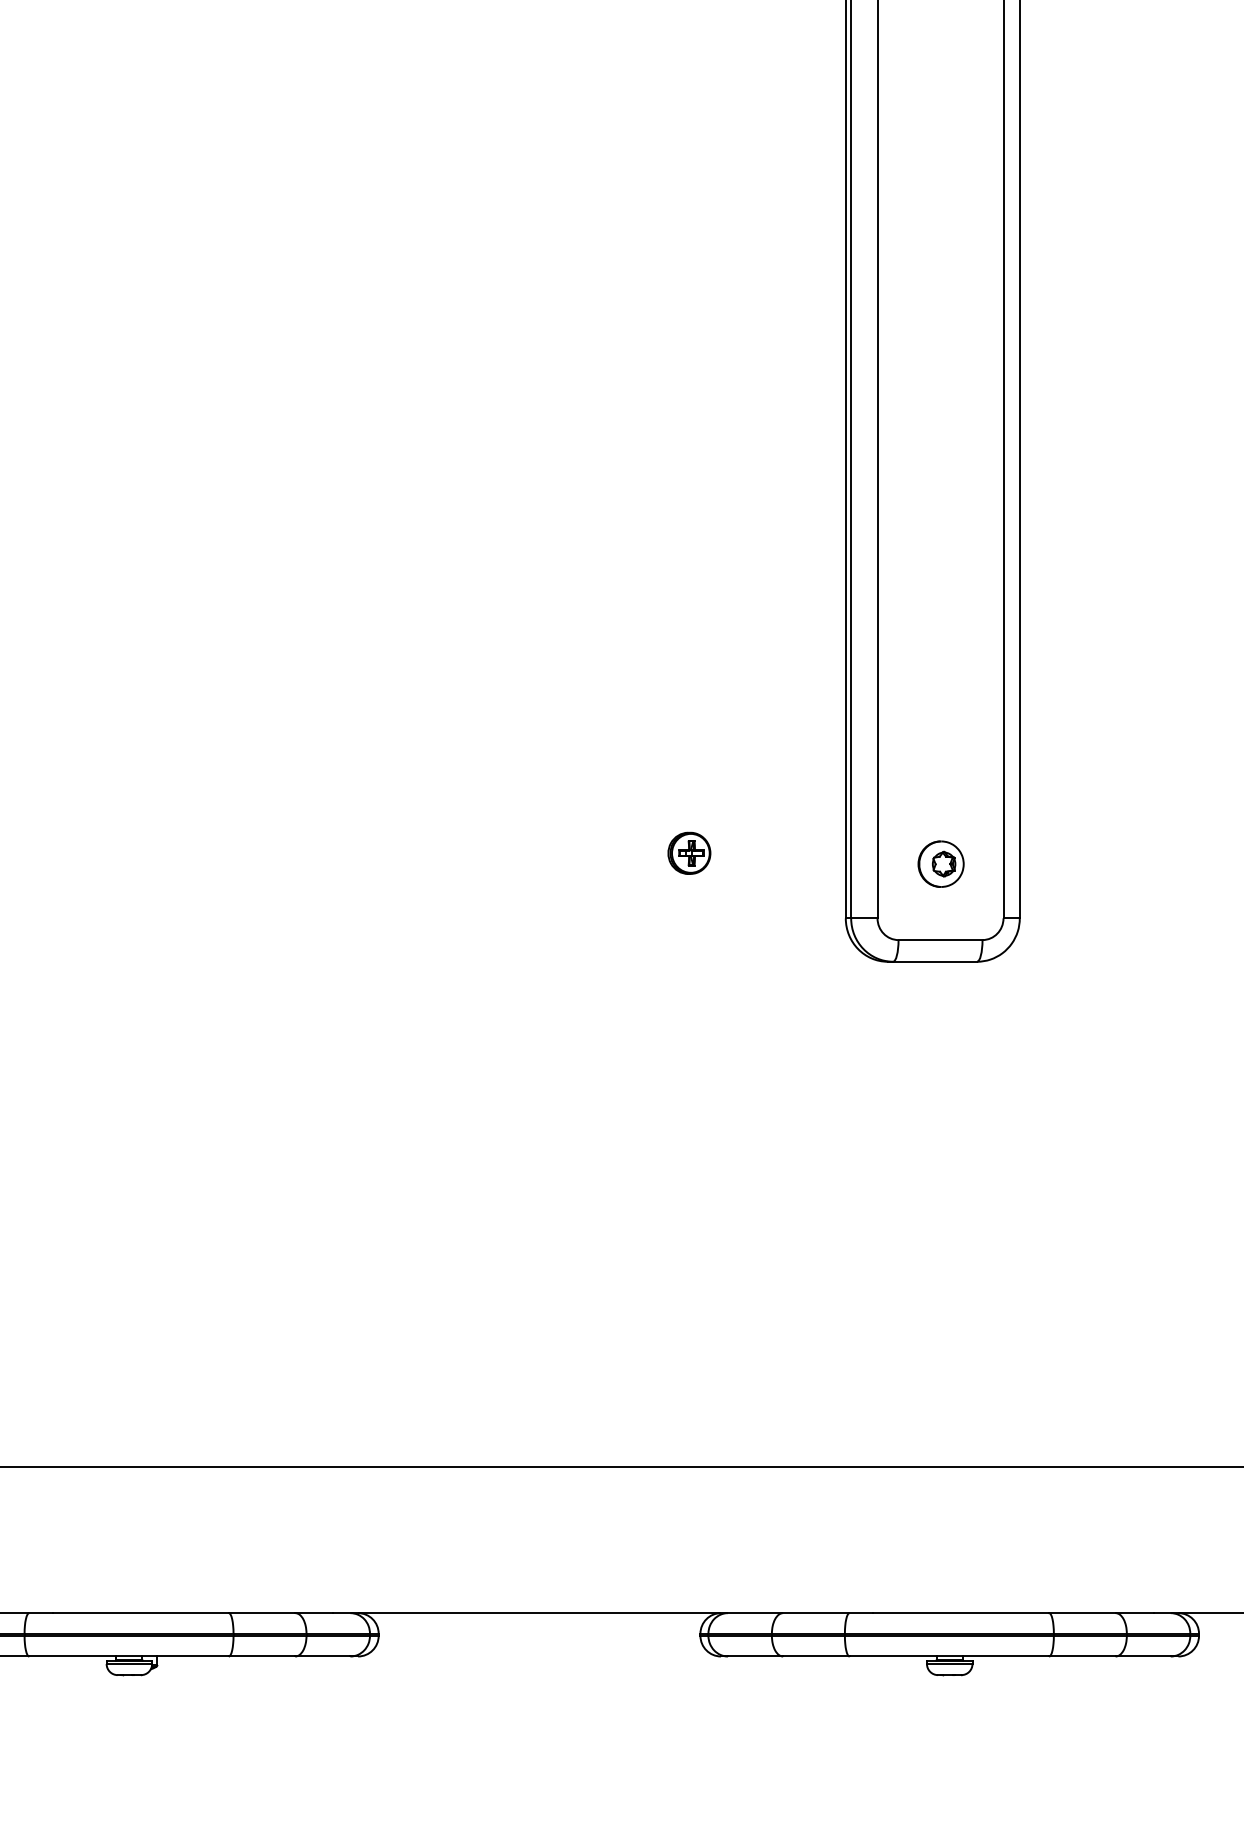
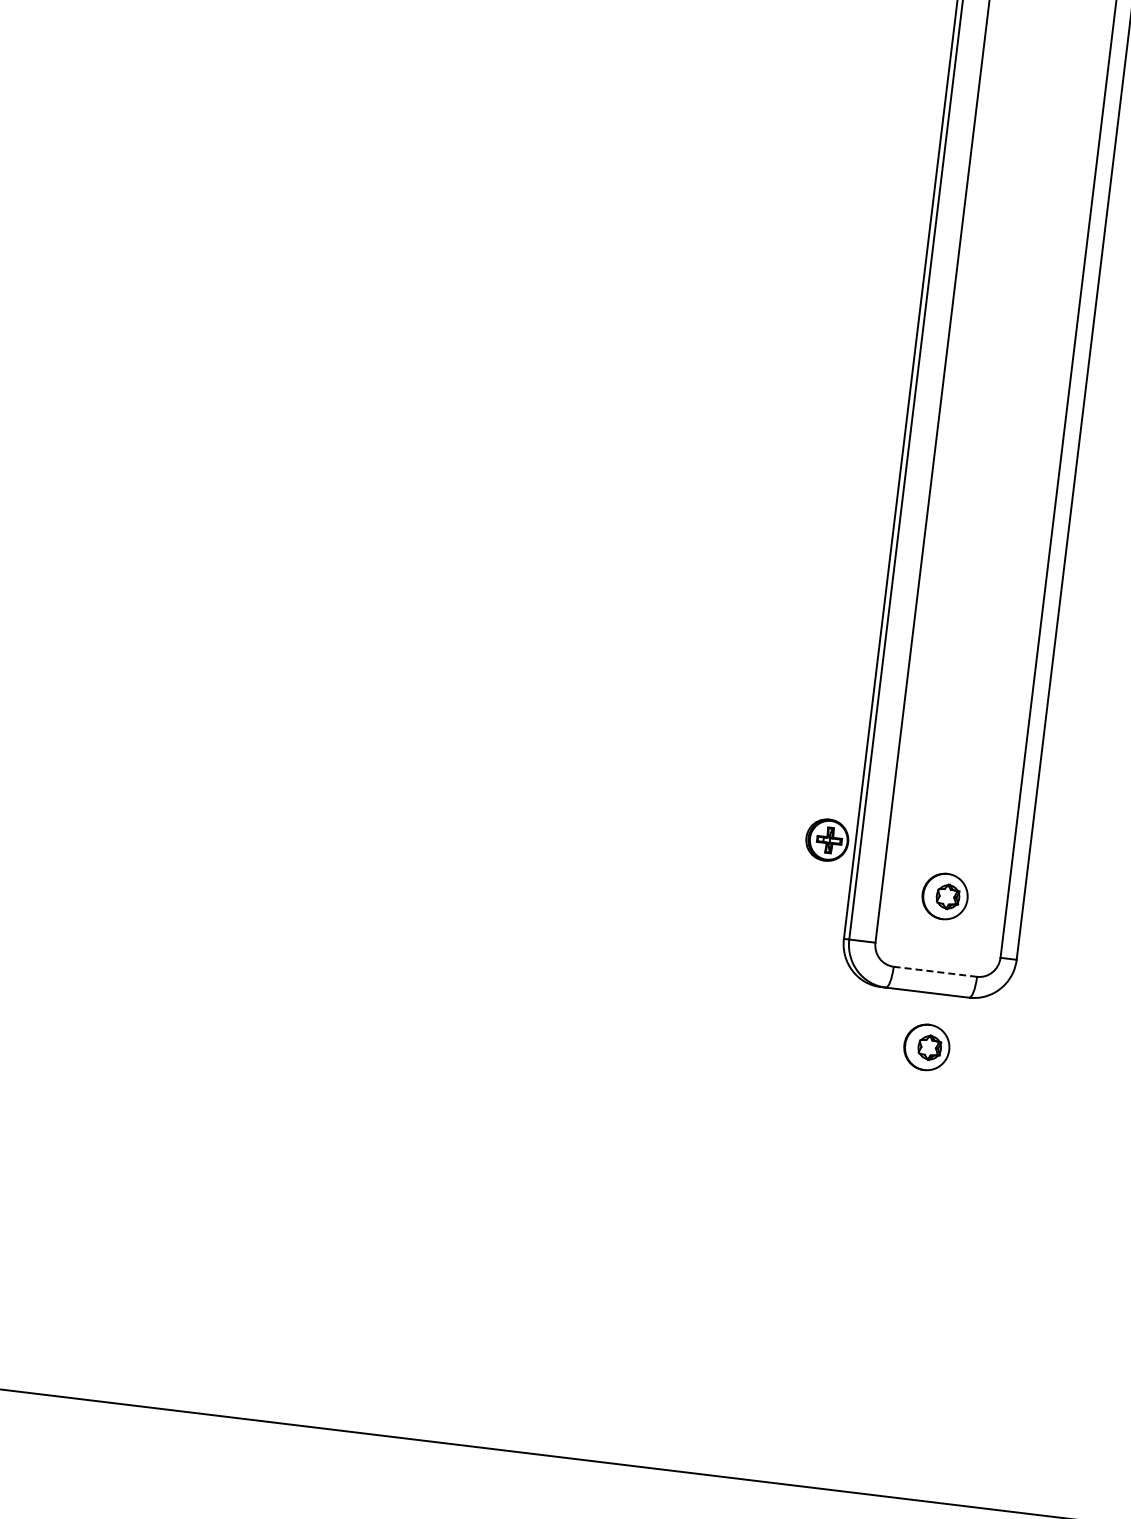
part: (689, 852) -> (827, 839), moved
line: (940, 940) -> (935, 972), solid -> dashed
part: (940, 1015) -> (926, 1046), added

